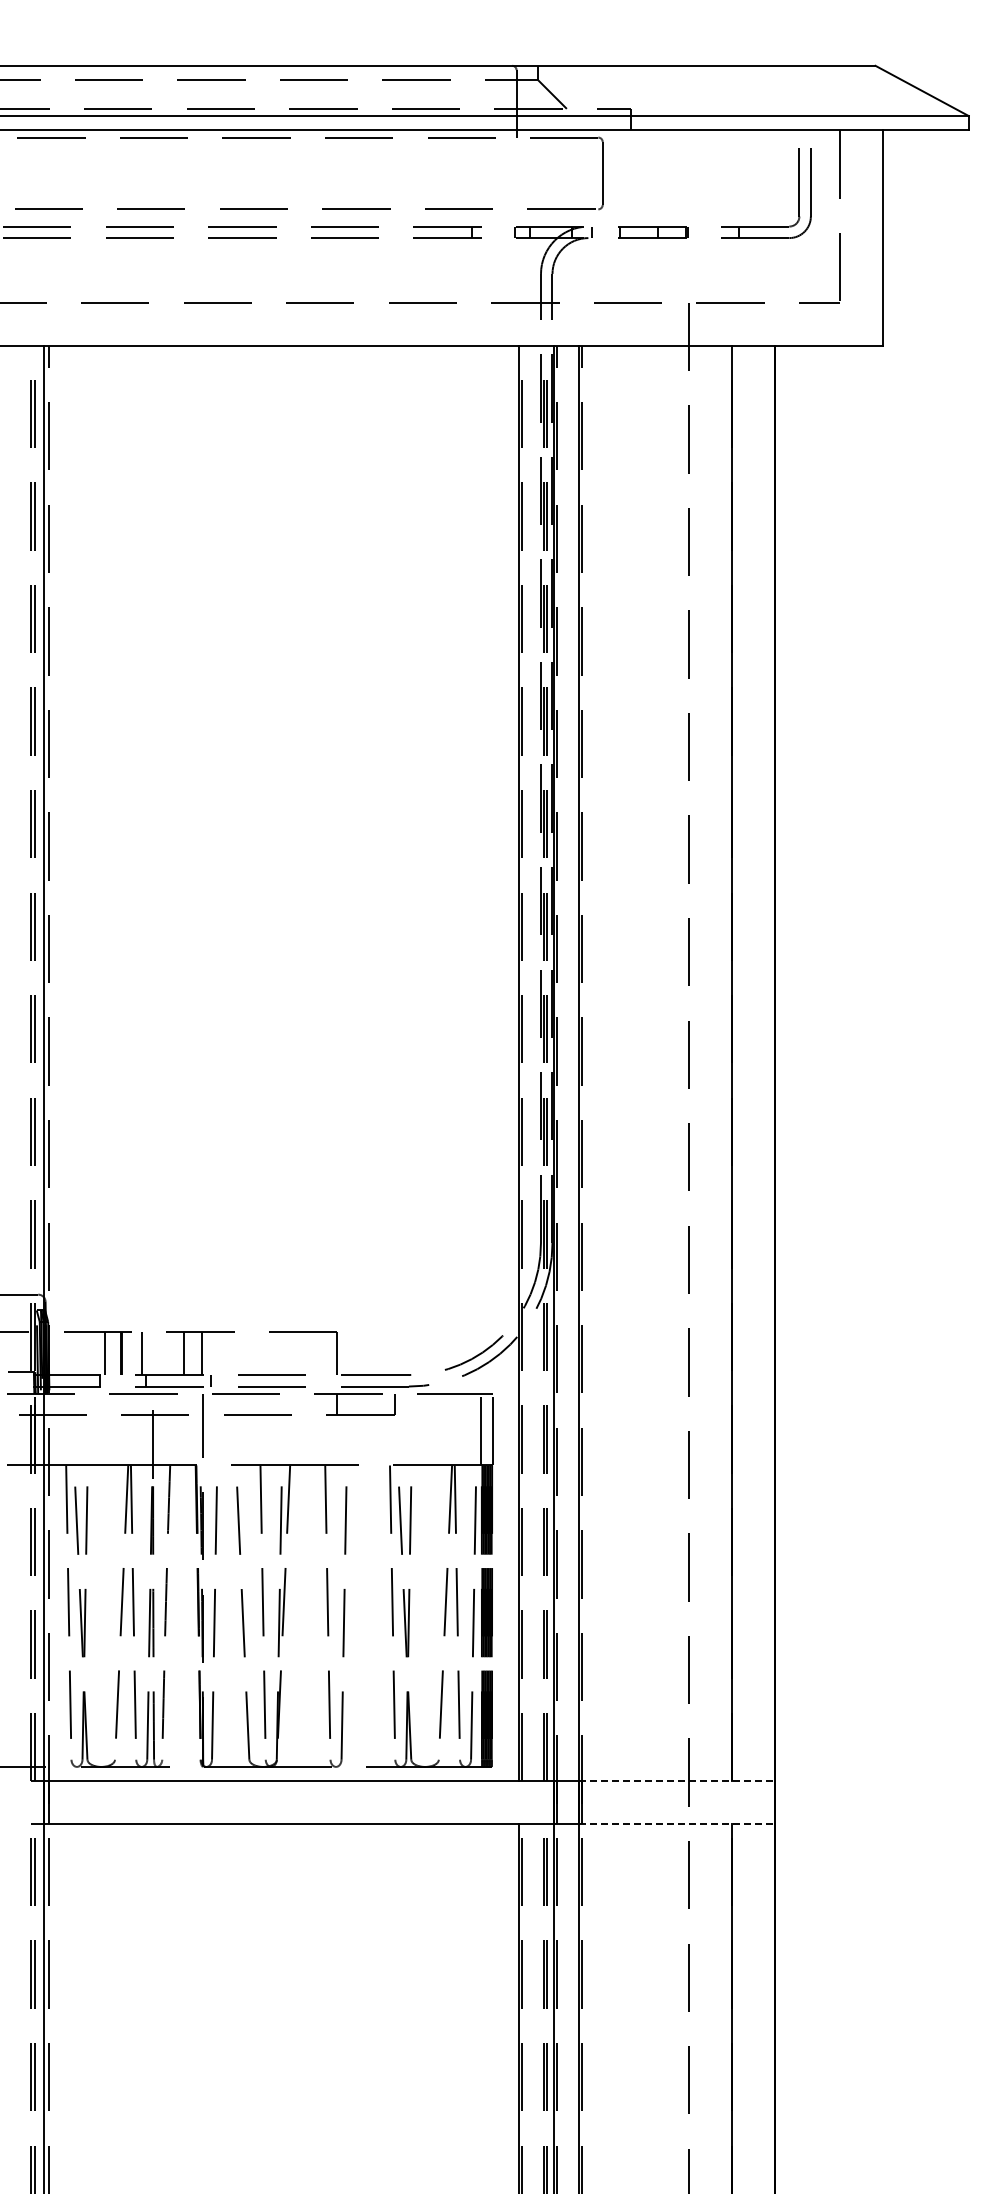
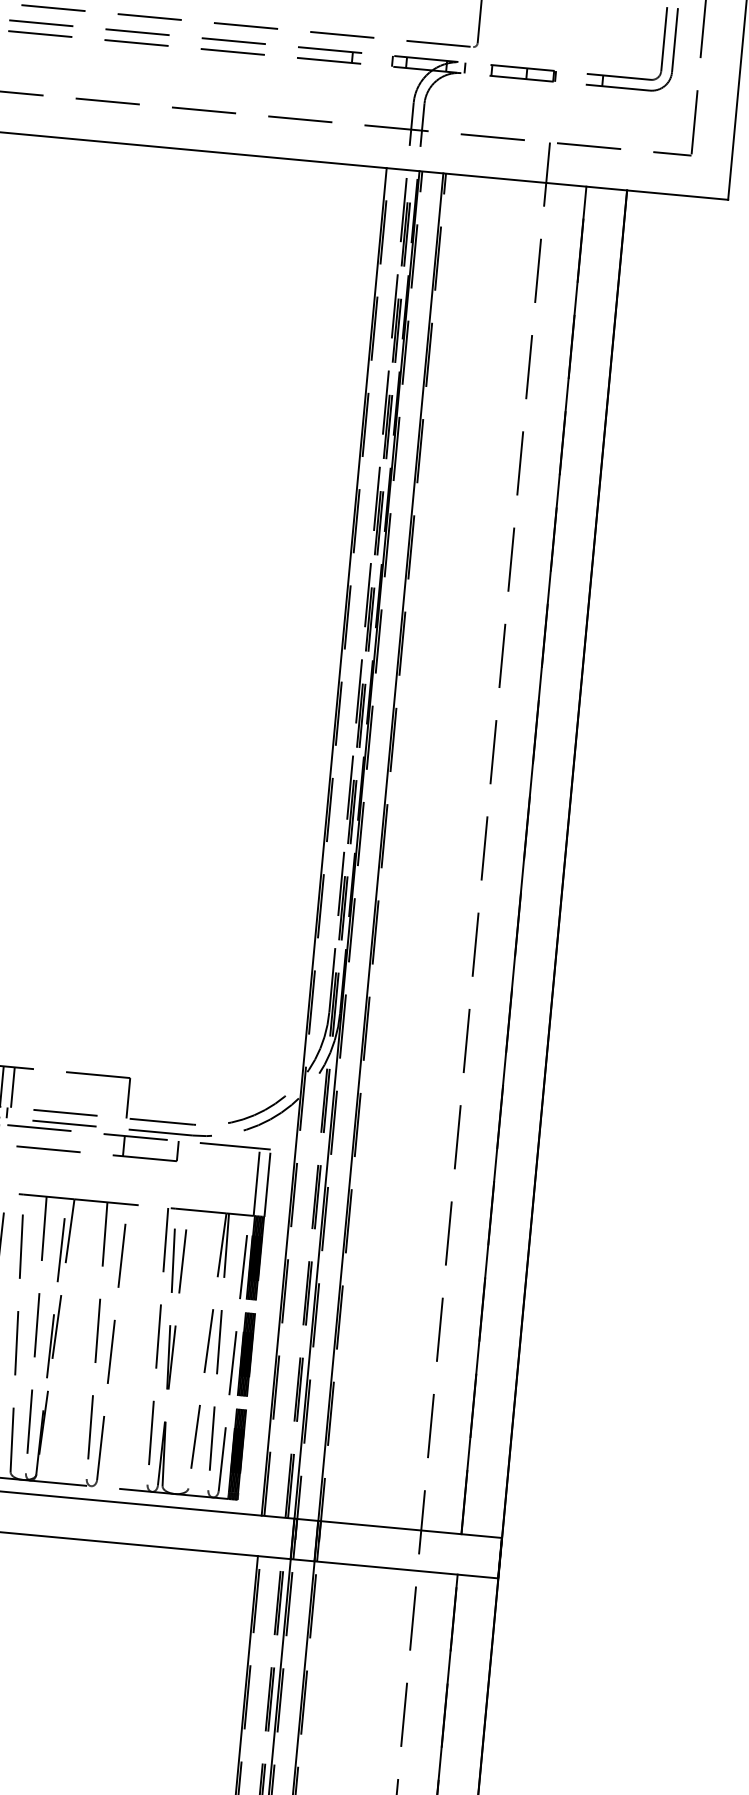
line: (214, 1353) -> (13, 1087), added
line: (676, 1781) -> (409, 1529), dashed -> solid
line: (676, 1824) -> (405, 1569), dashed -> solid

